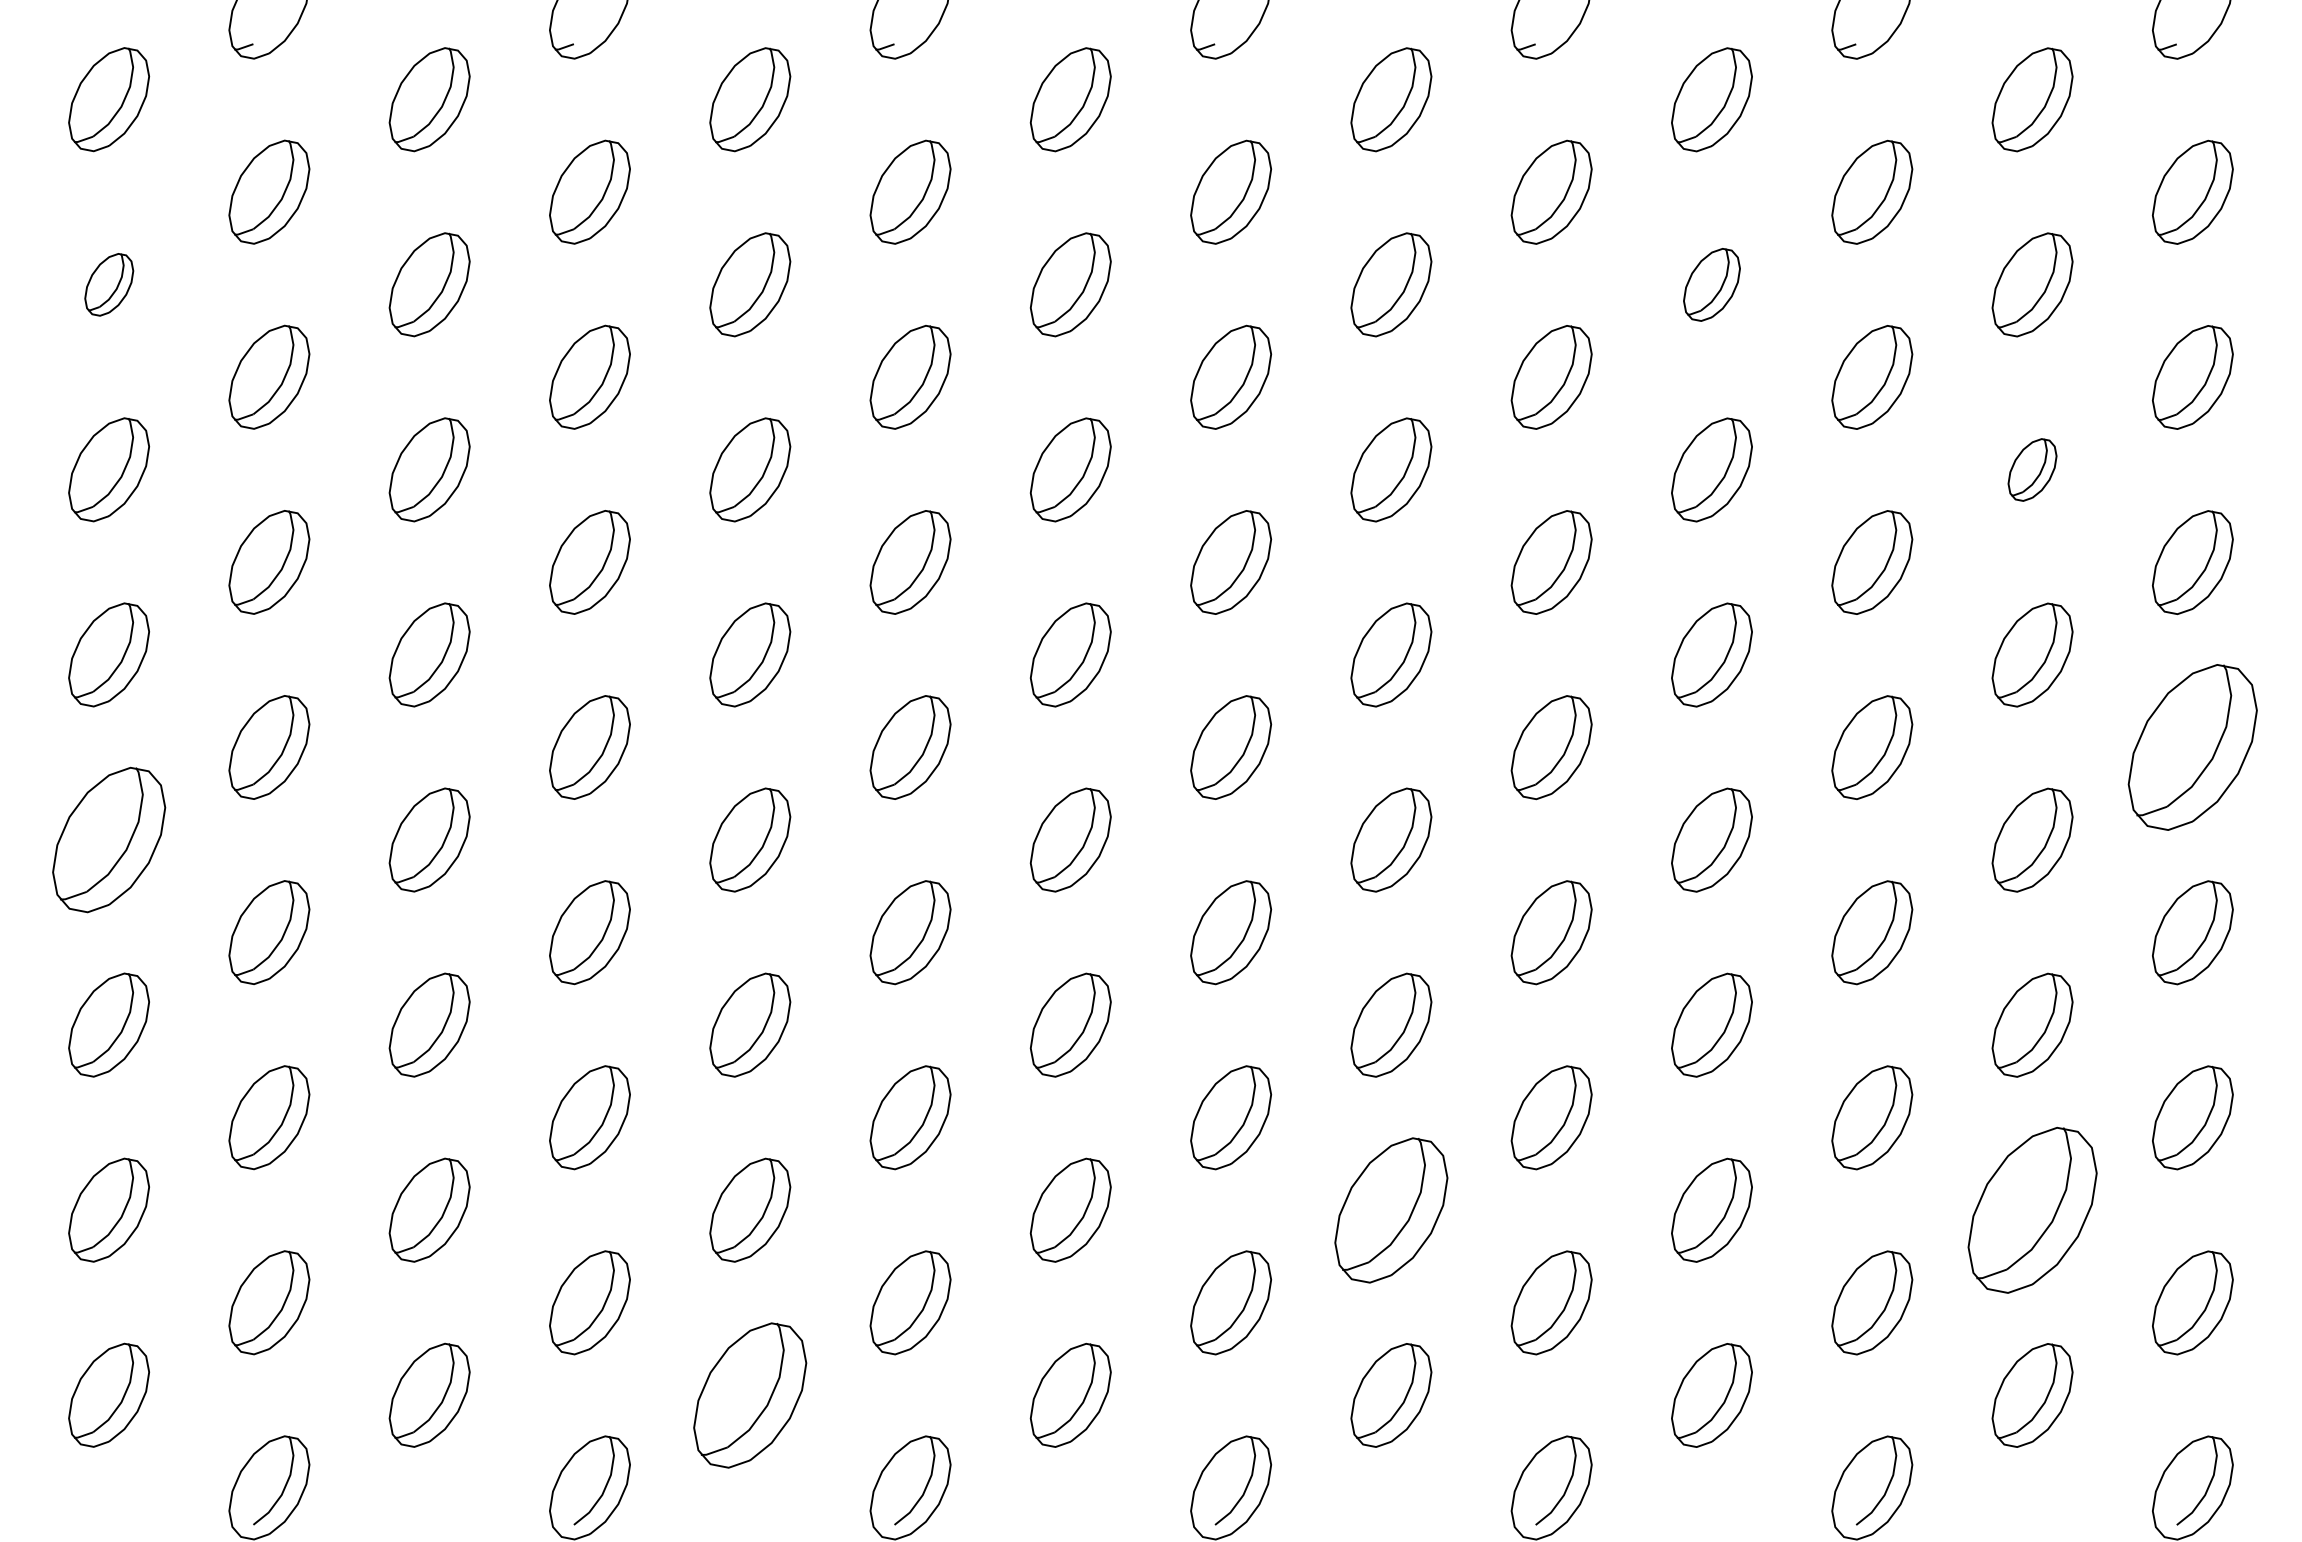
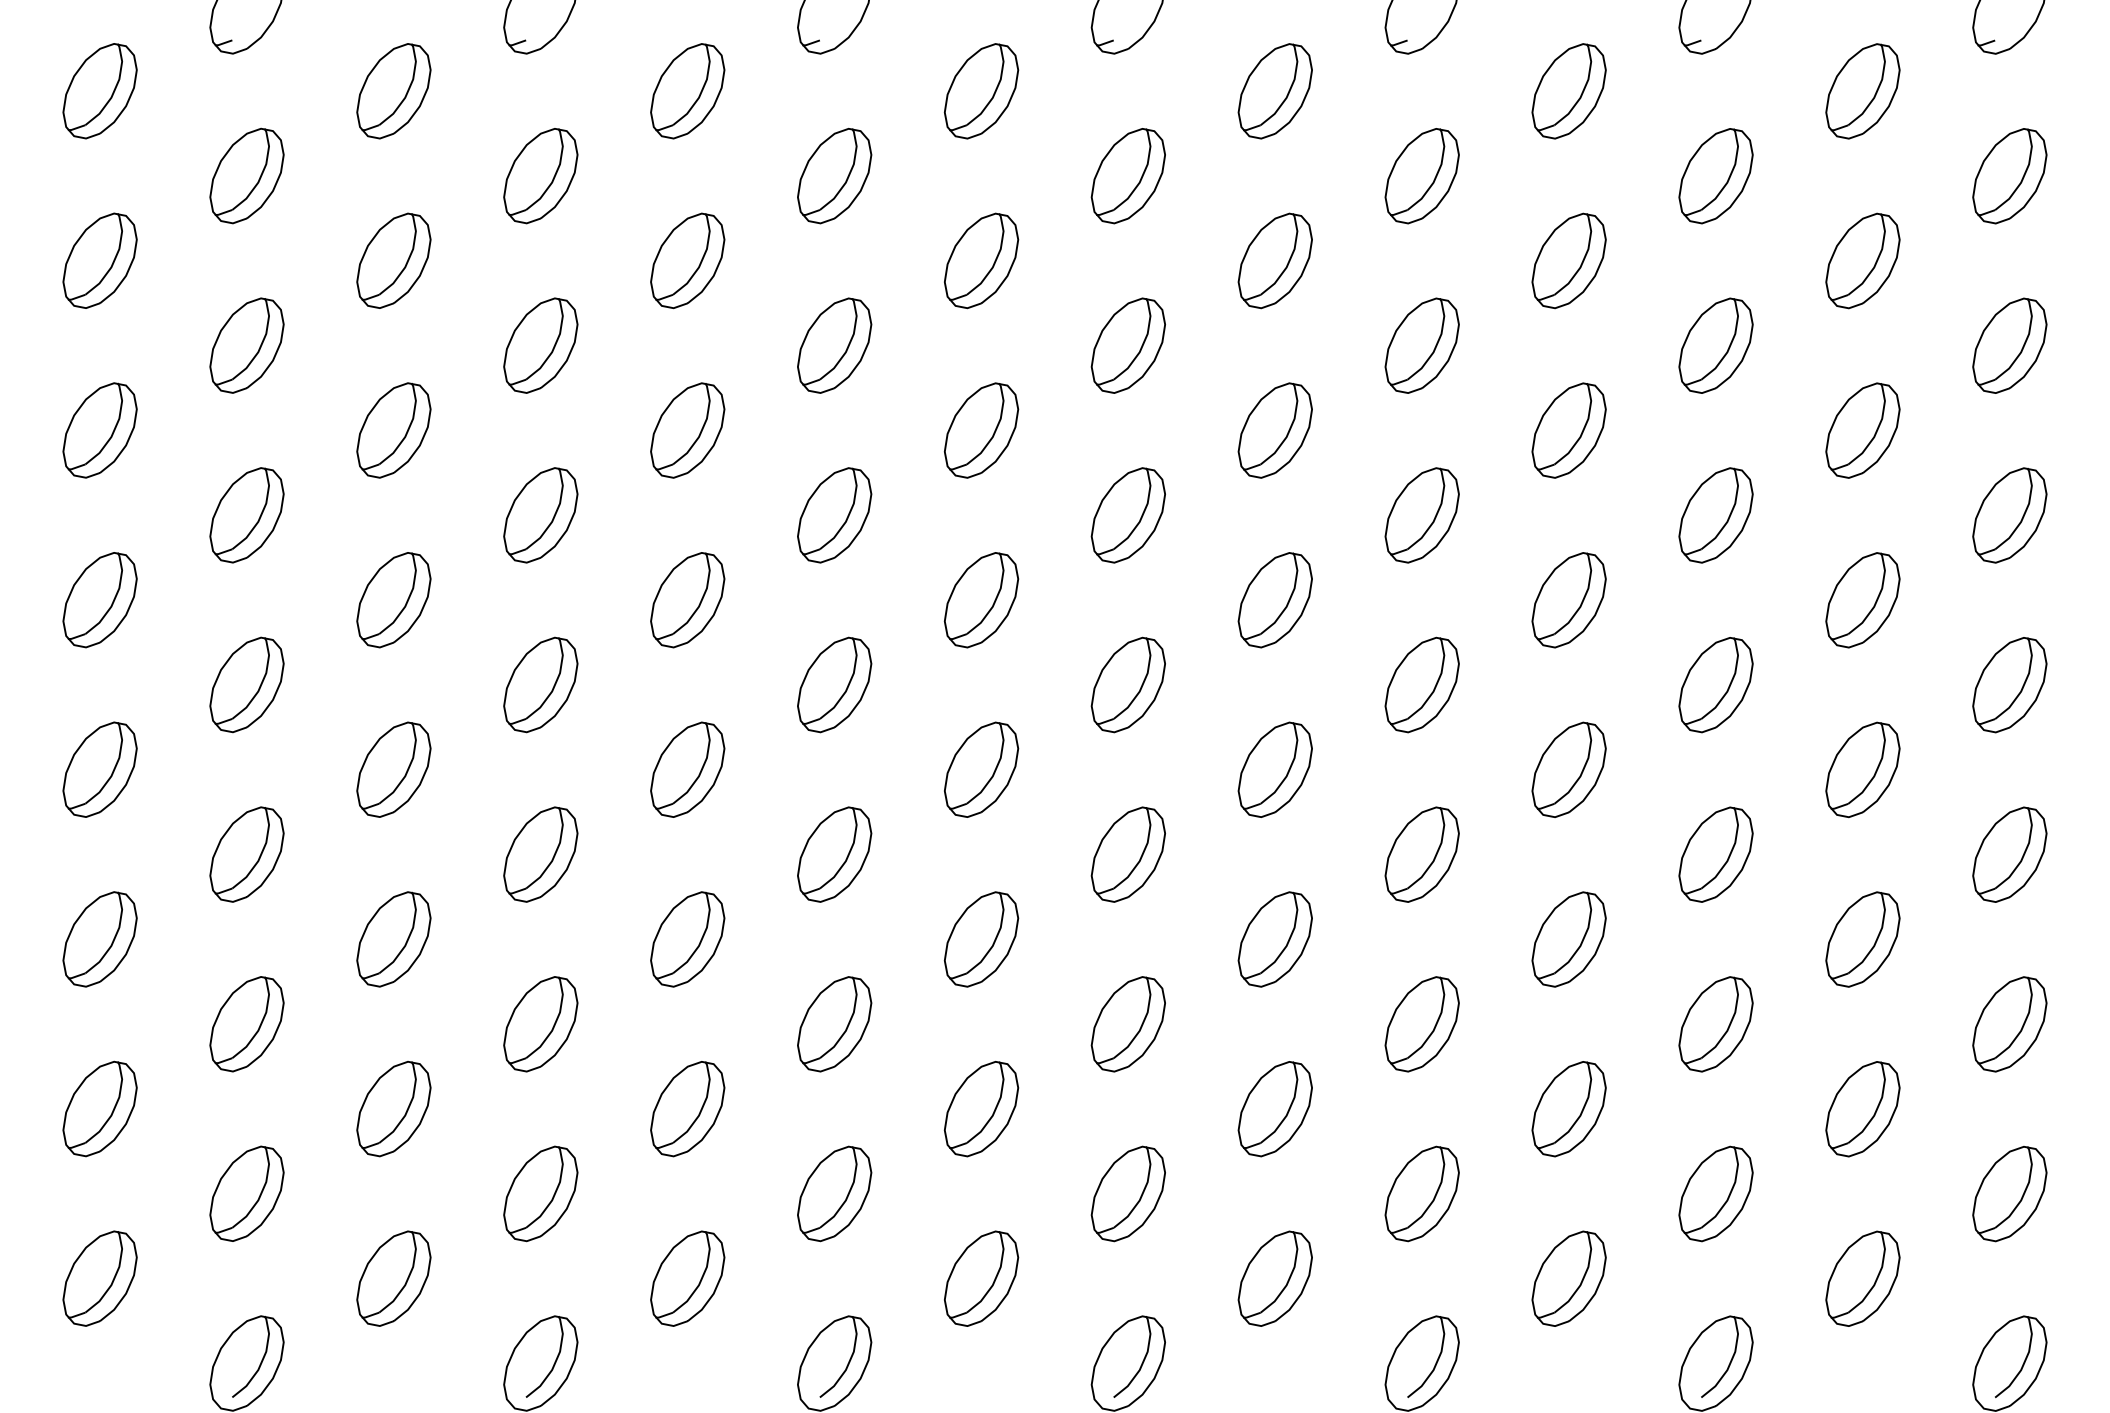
part: (109, 284) -> (100, 260), size x1.67
part: (1711, 284) -> (1568, 260), size x1.43
part: (2032, 469) -> (1862, 430), size x1.67
part: (2192, 747) -> (2009, 684), size x0.62
part: (108, 839) -> (99, 769), size x0.71
part: (1391, 1209) -> (1275, 1108), size x0.71
part: (2032, 1210) -> (1862, 1109), size x0.62
part: (750, 1394) -> (687, 1277), size x0.71

